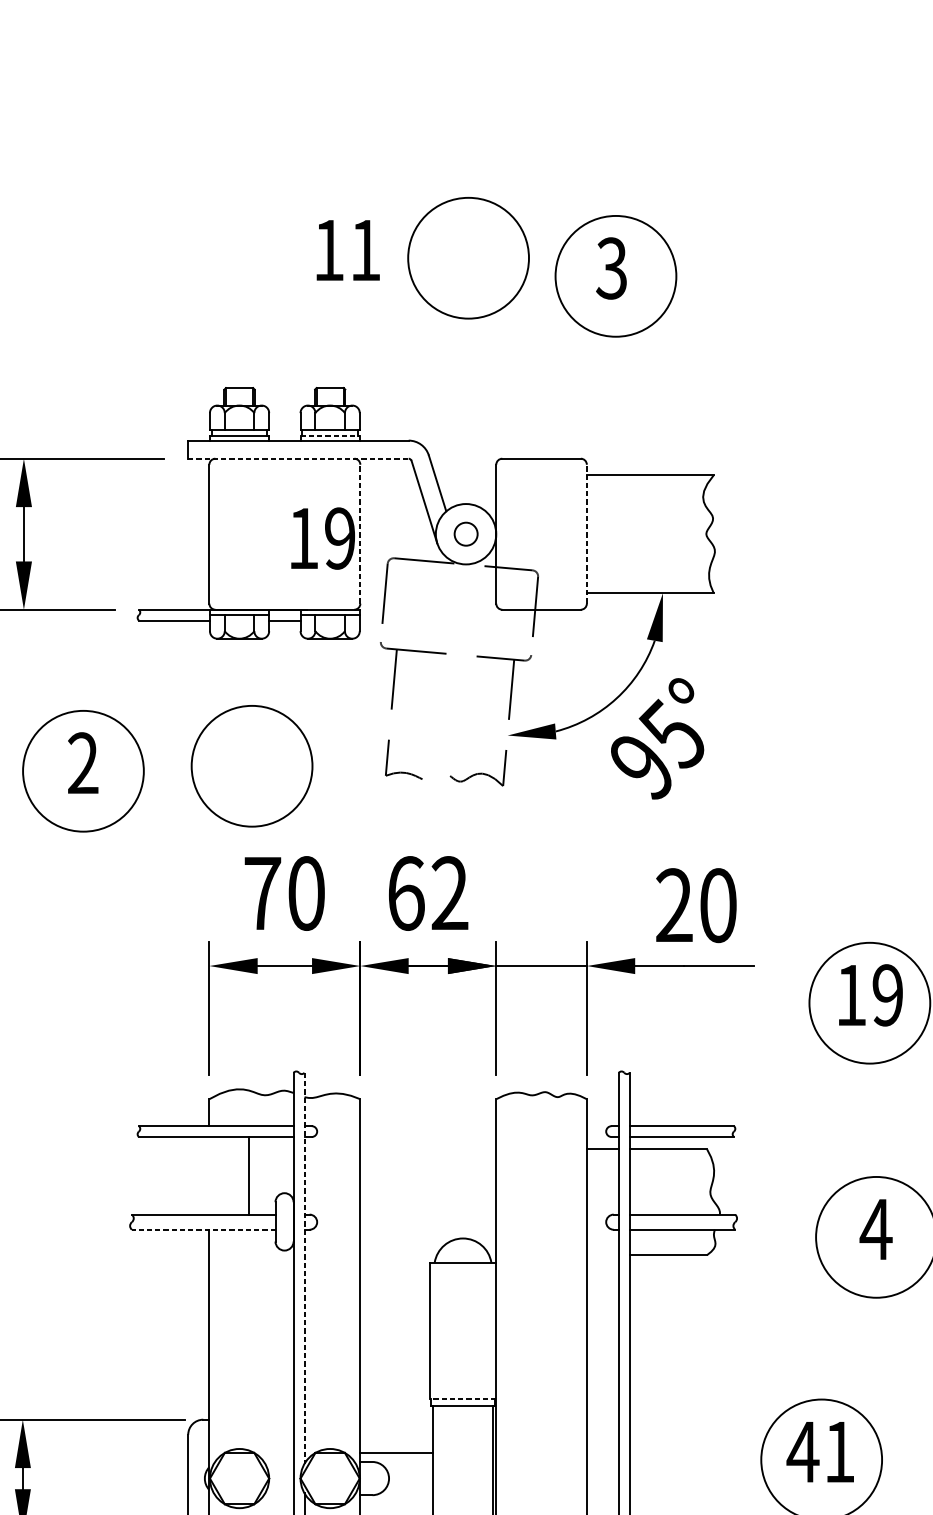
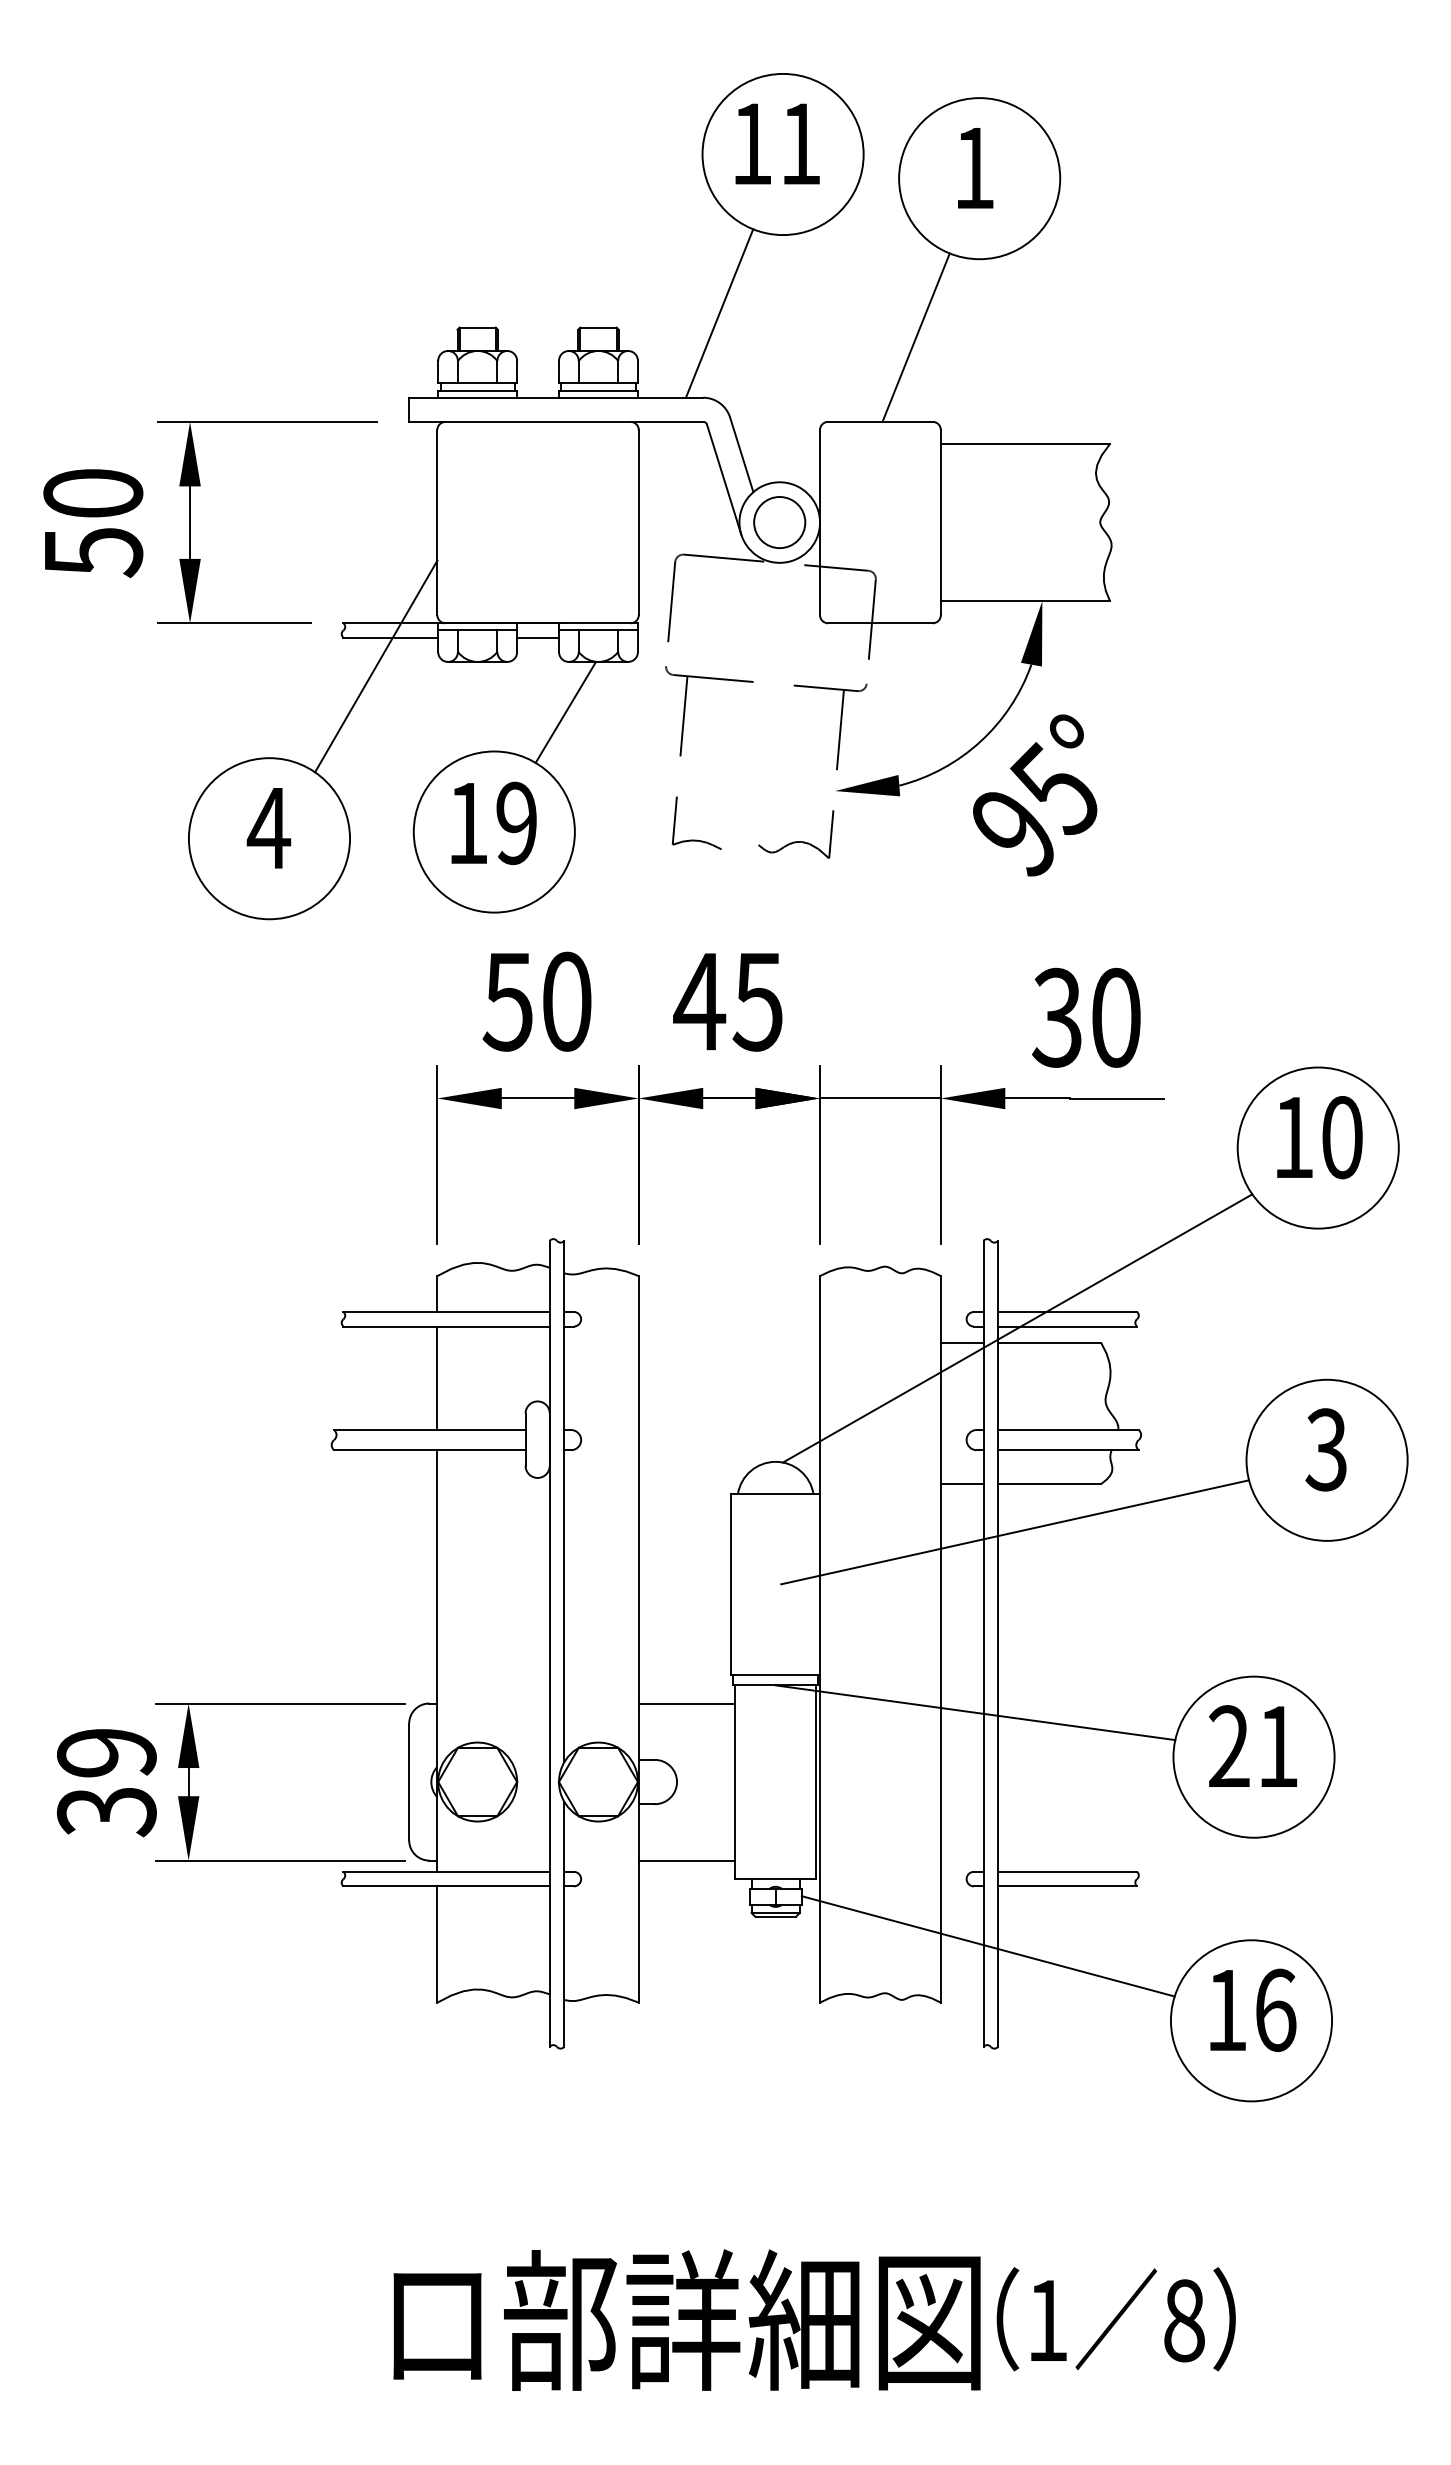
text: (348, 249) -> (777, 143), moved
text: (611, 267) -> (973, 167), 3 -> 1
line: (420, 377) -> (719, 313), added
line: (567, 395) -> (915, 337), added
line: (330, 435) -> (598, 391), dashed -> solid
line: (298, 458) -> (556, 421), dashed -> solid
line: (360, 534) -> (638, 522), dashed -> solid
circle: (465, 534) -> (779, 522), size x1.67
line: (586, 534) -> (940, 522), dashed -> solid
text: (322, 538) -> (493, 823), moved
line: (163, 642) -> (376, 666), added
line: (305, 675) -> (565, 711), added
text: (82, 762) -> (268, 827), 2 -> 4
text: (426, 893) -> (727, 1001), 62 -> 45
text: (261, 894) -> (507, 1002), 70 -> 50
text: (673, 905) -> (1056, 1017), 20 -> 30
text: (888, 995) -> (1342, 1137), 19 -> 10
line: (644, 1138) -> (1017, 1328), added
line: (249, 1176) -> (437, 1378), moved
line: (204, 1229) -> (430, 1450), dashed -> solid
text: (876, 1229) -> (1326, 1449), 4 -> 3
line: (602, 1255) -> (961, 1484), added
line: (304, 1268) -> (564, 1501), dashed -> solid
line: (642, 1291) -> (1015, 1532), added
line: (462, 1398) -> (775, 1675), dashed -> solid
line: (612, 1426) -> (975, 1712), added
text: (803, 1451) -> (1229, 1745), 41 -> 21
line: (396, 1453) -> (686, 1703), moved

